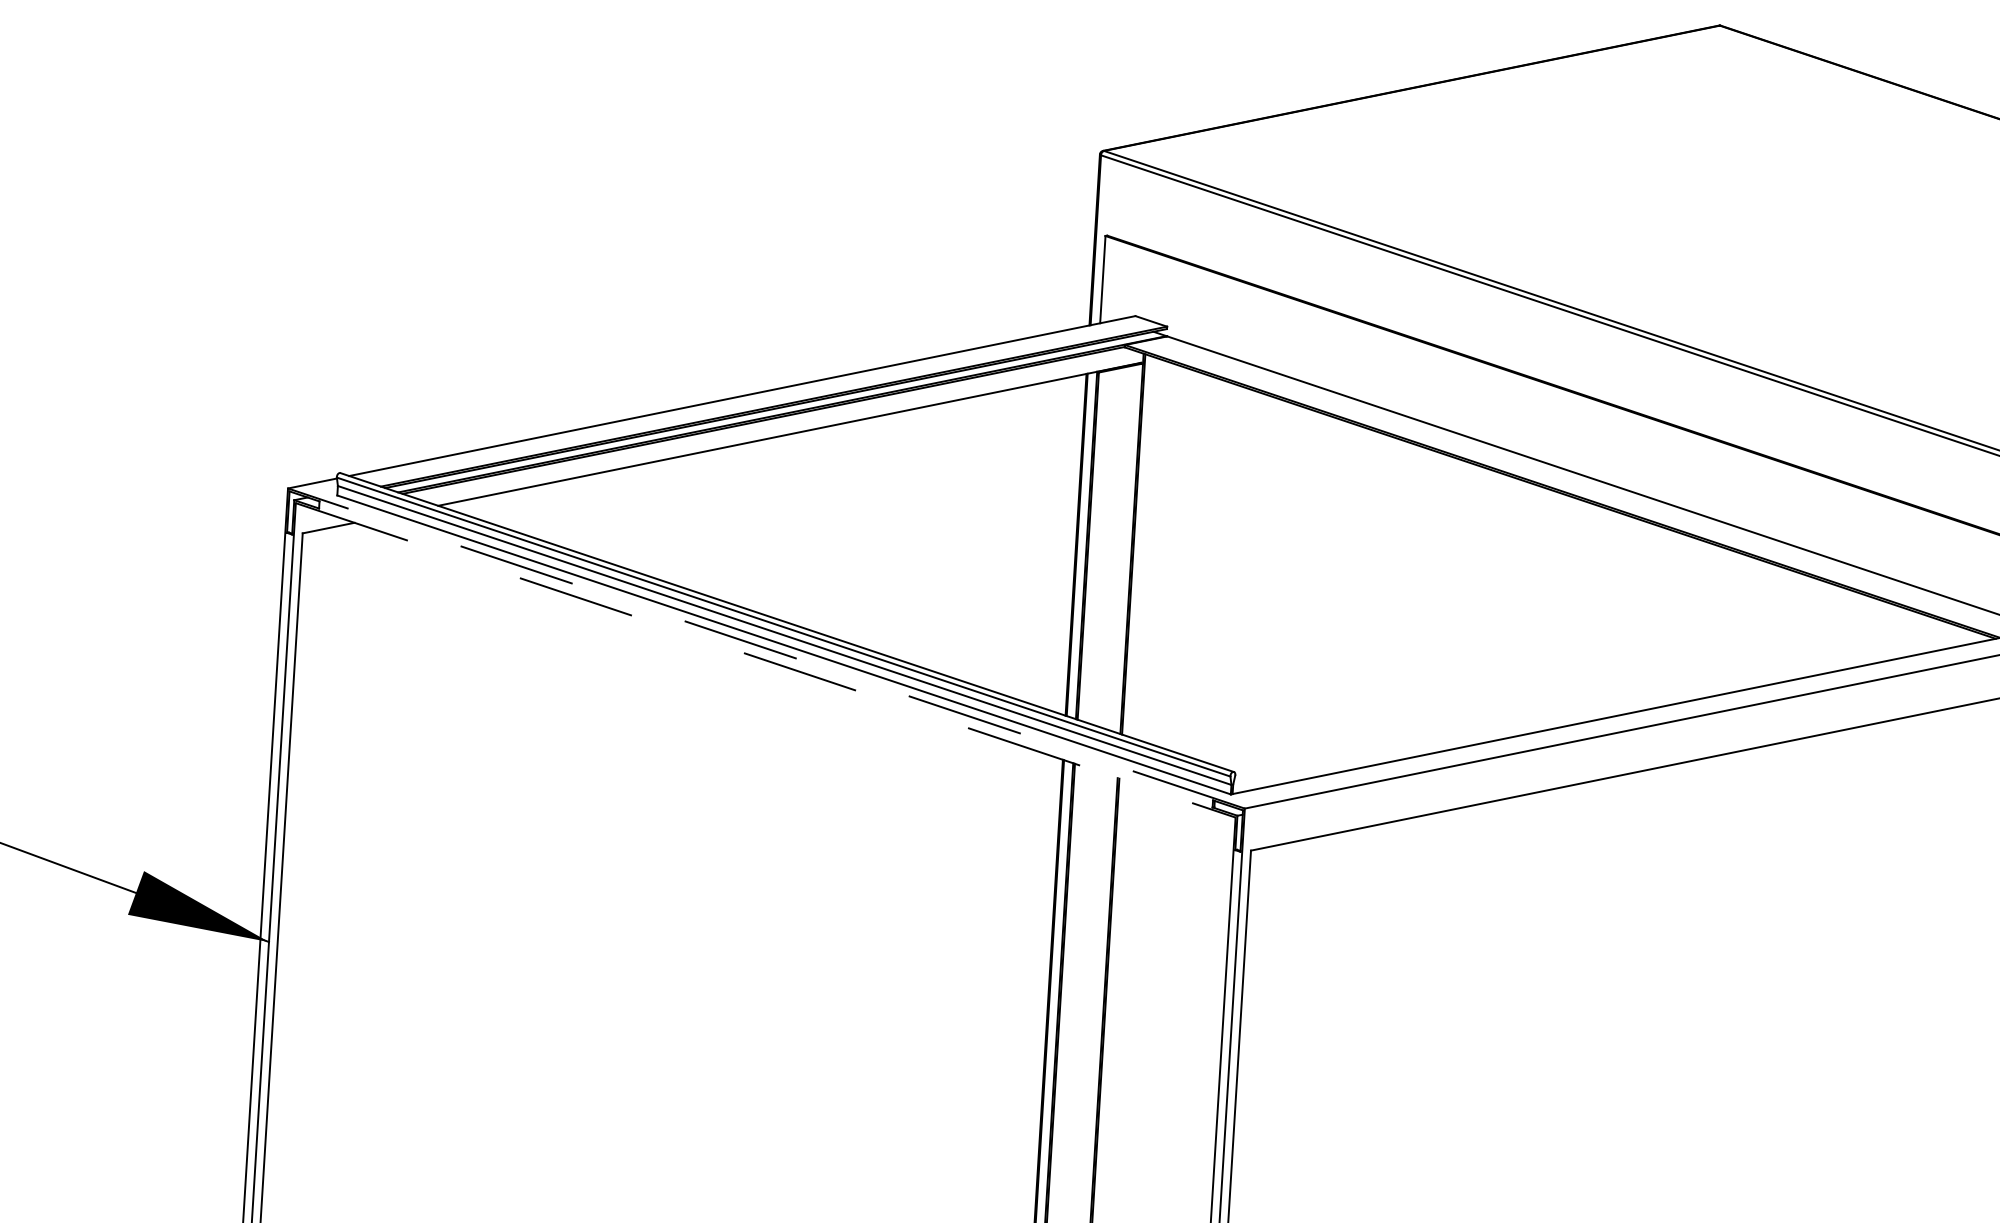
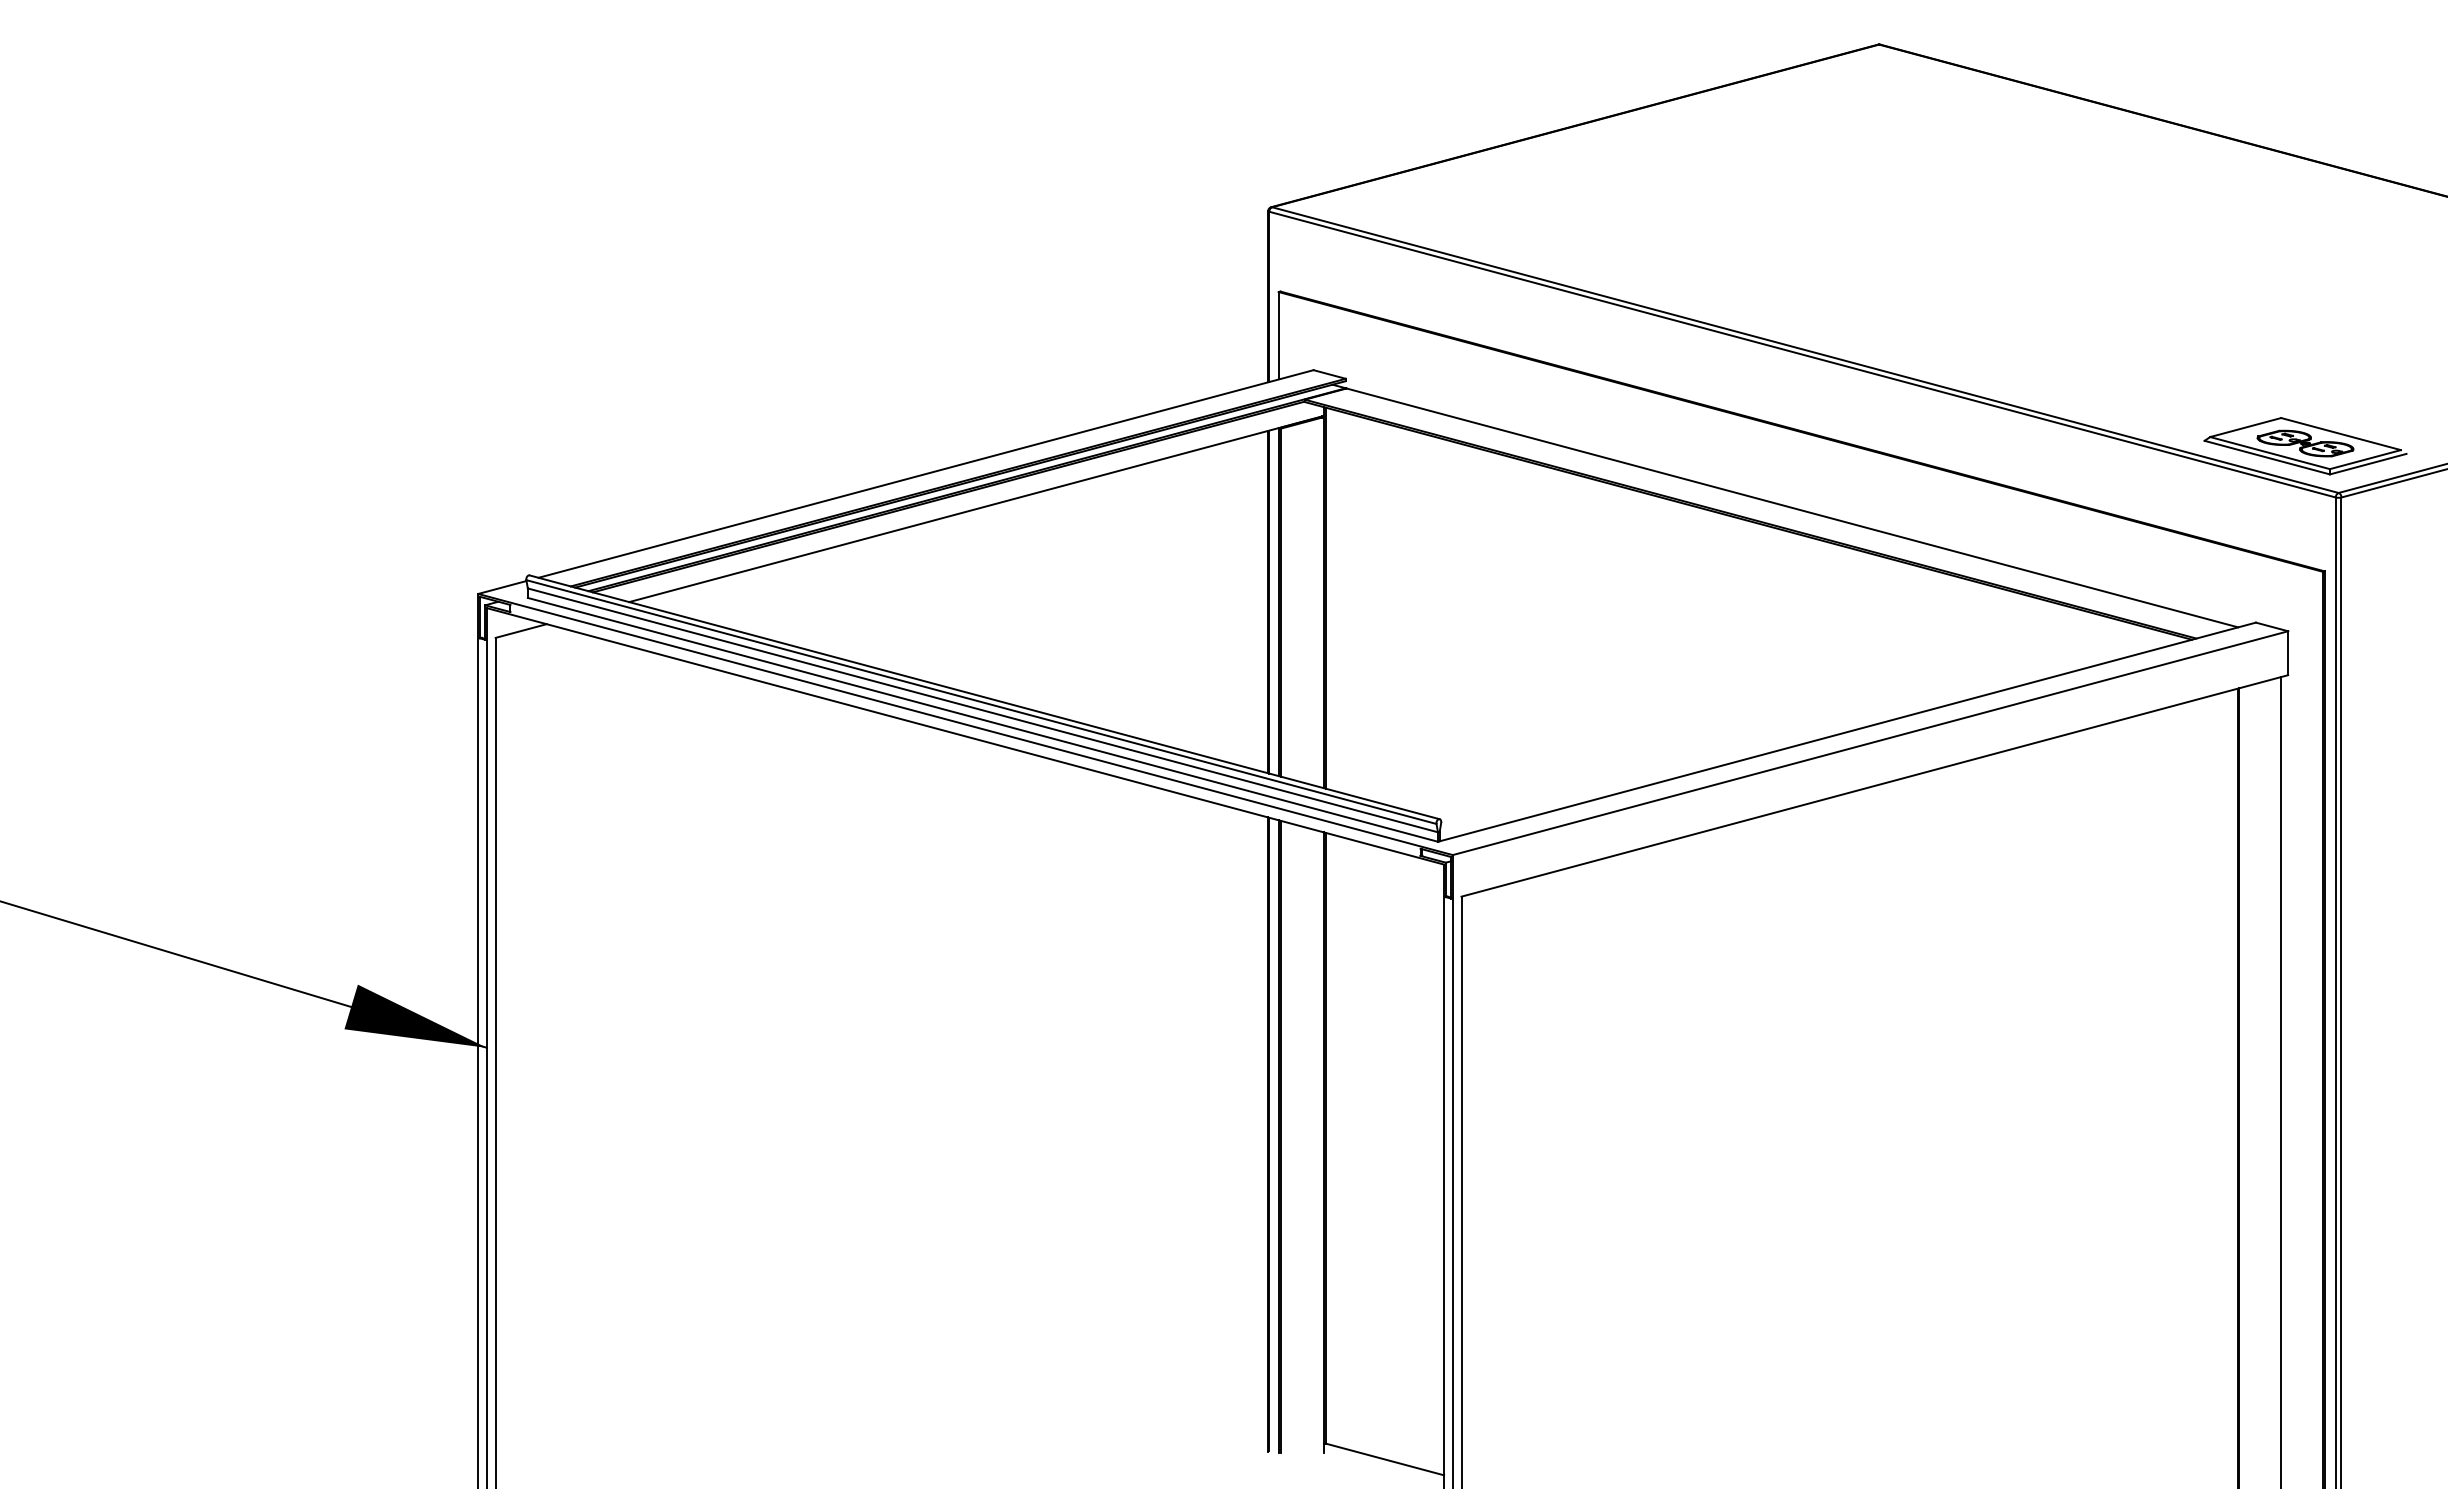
line: (766, 648) -> (965, 724), dashed -> solid
line: (766, 660) -> (966, 736), dashed -> solid

